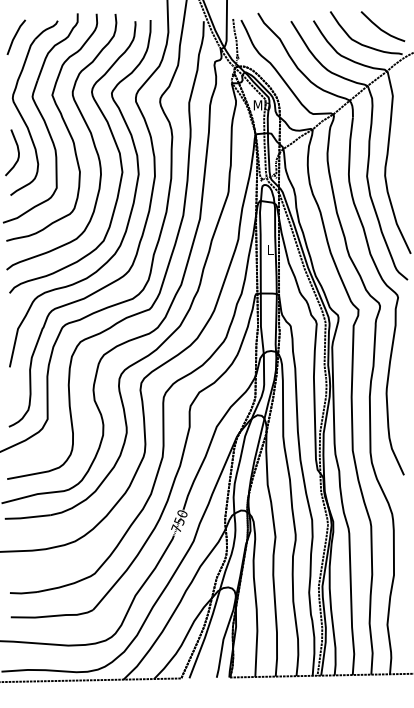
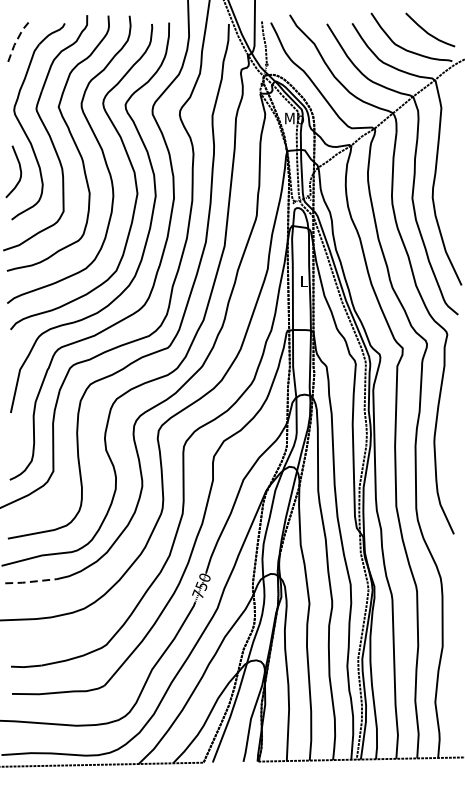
line: (15, 35) -> (17, 40), solid -> dashed
line: (27, 517) -> (30, 581), solid -> dashed

